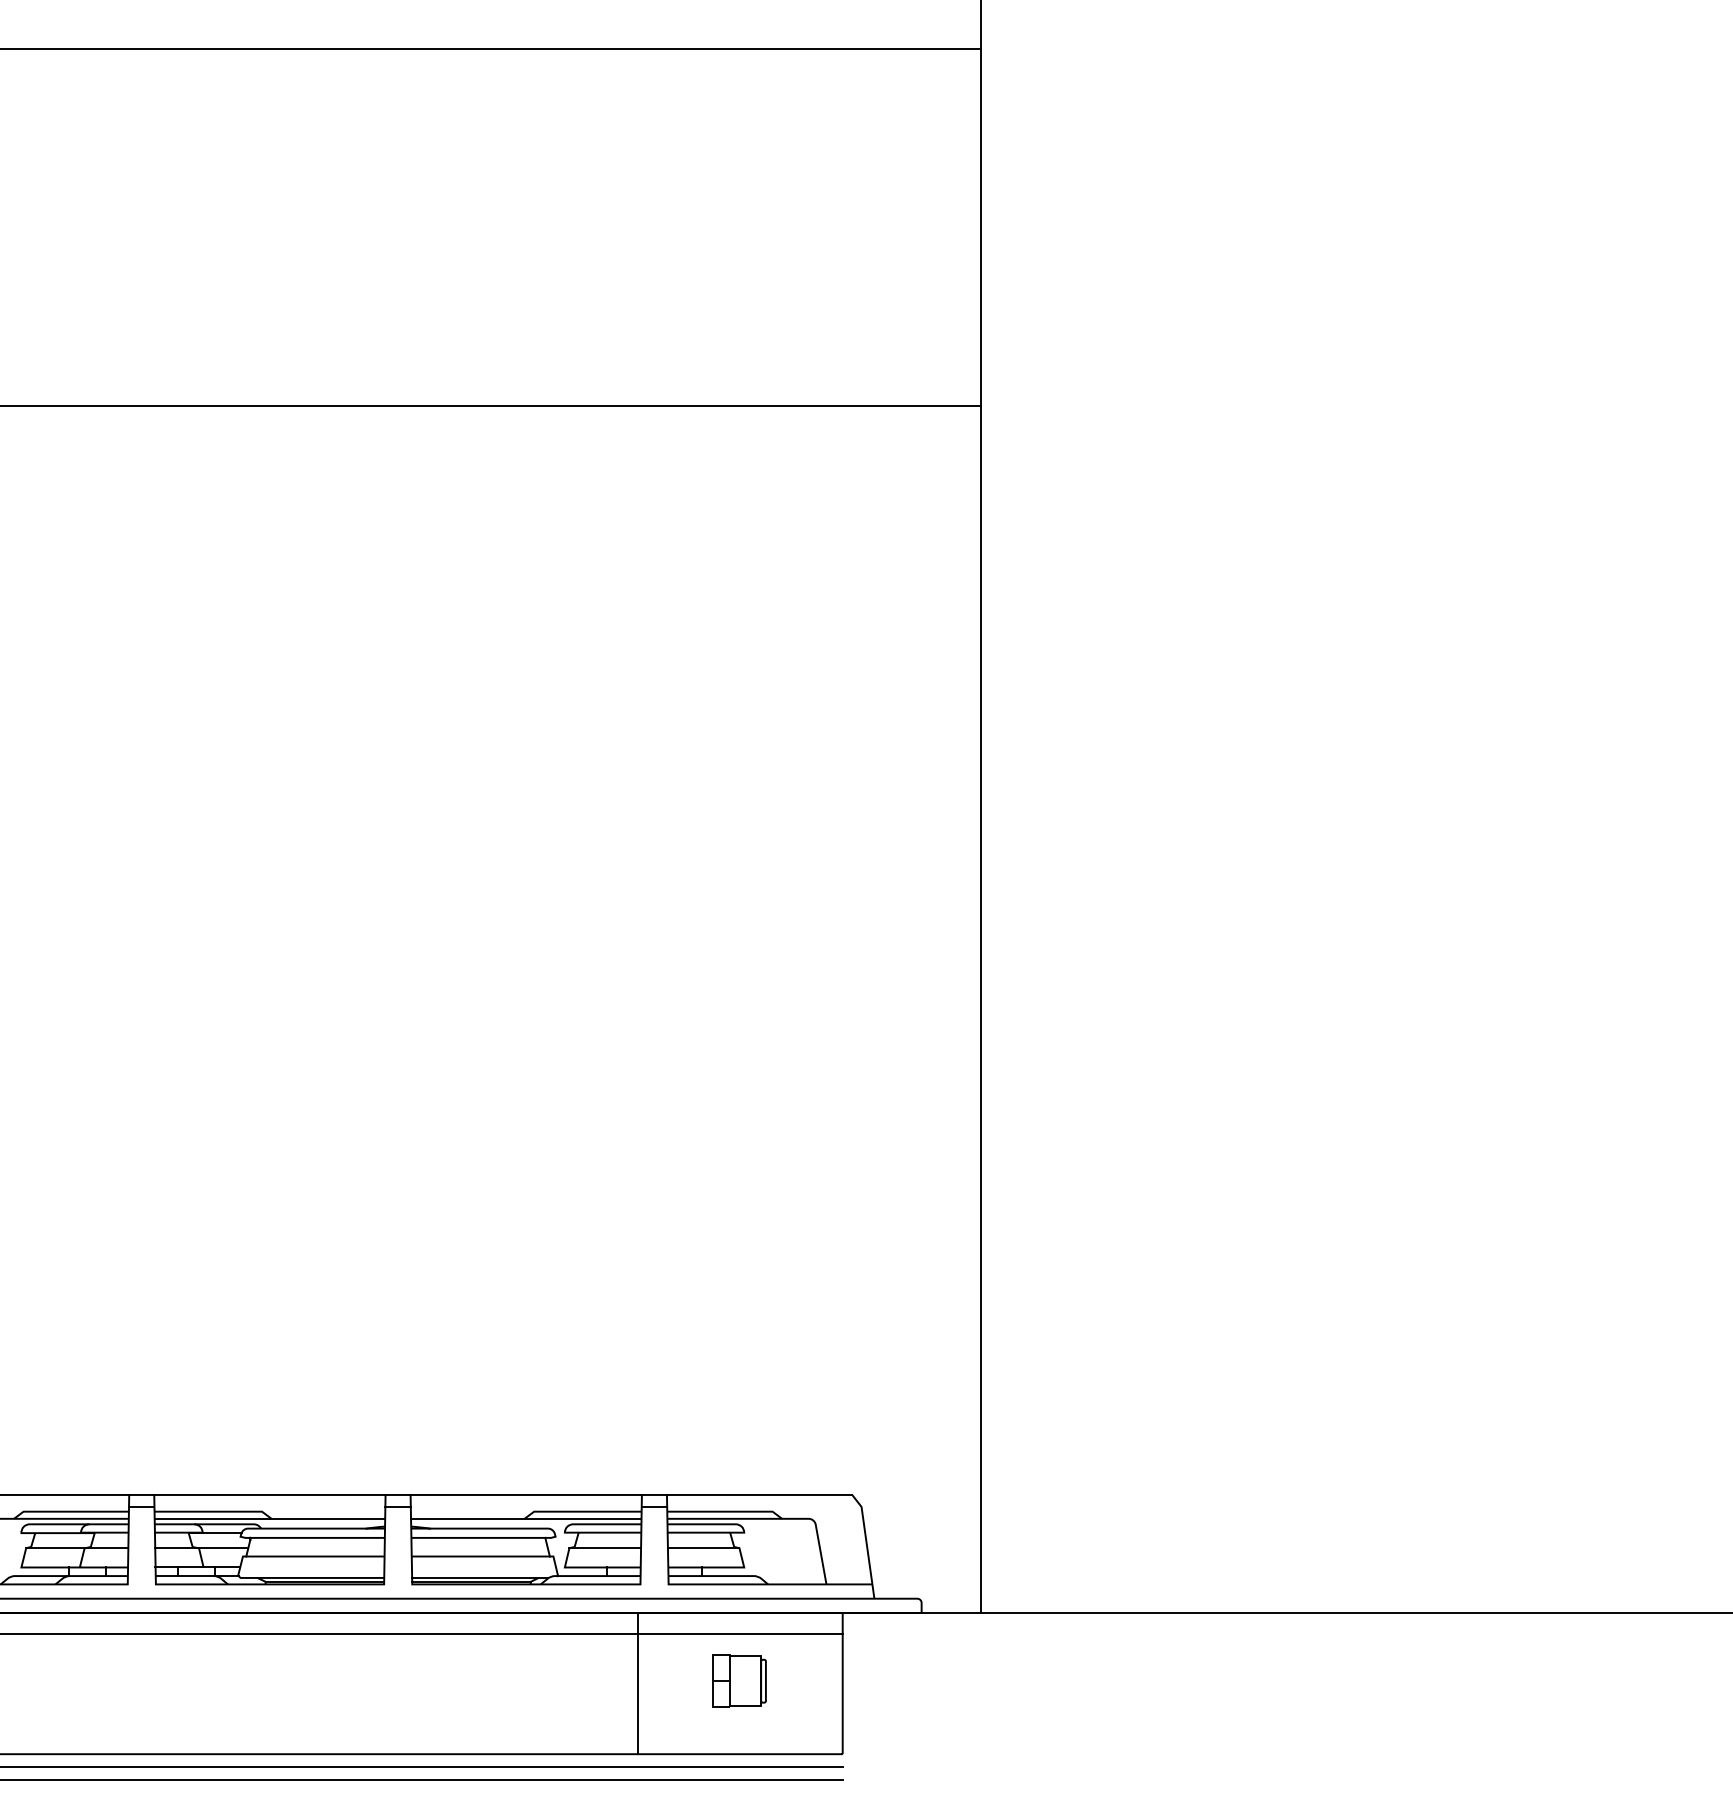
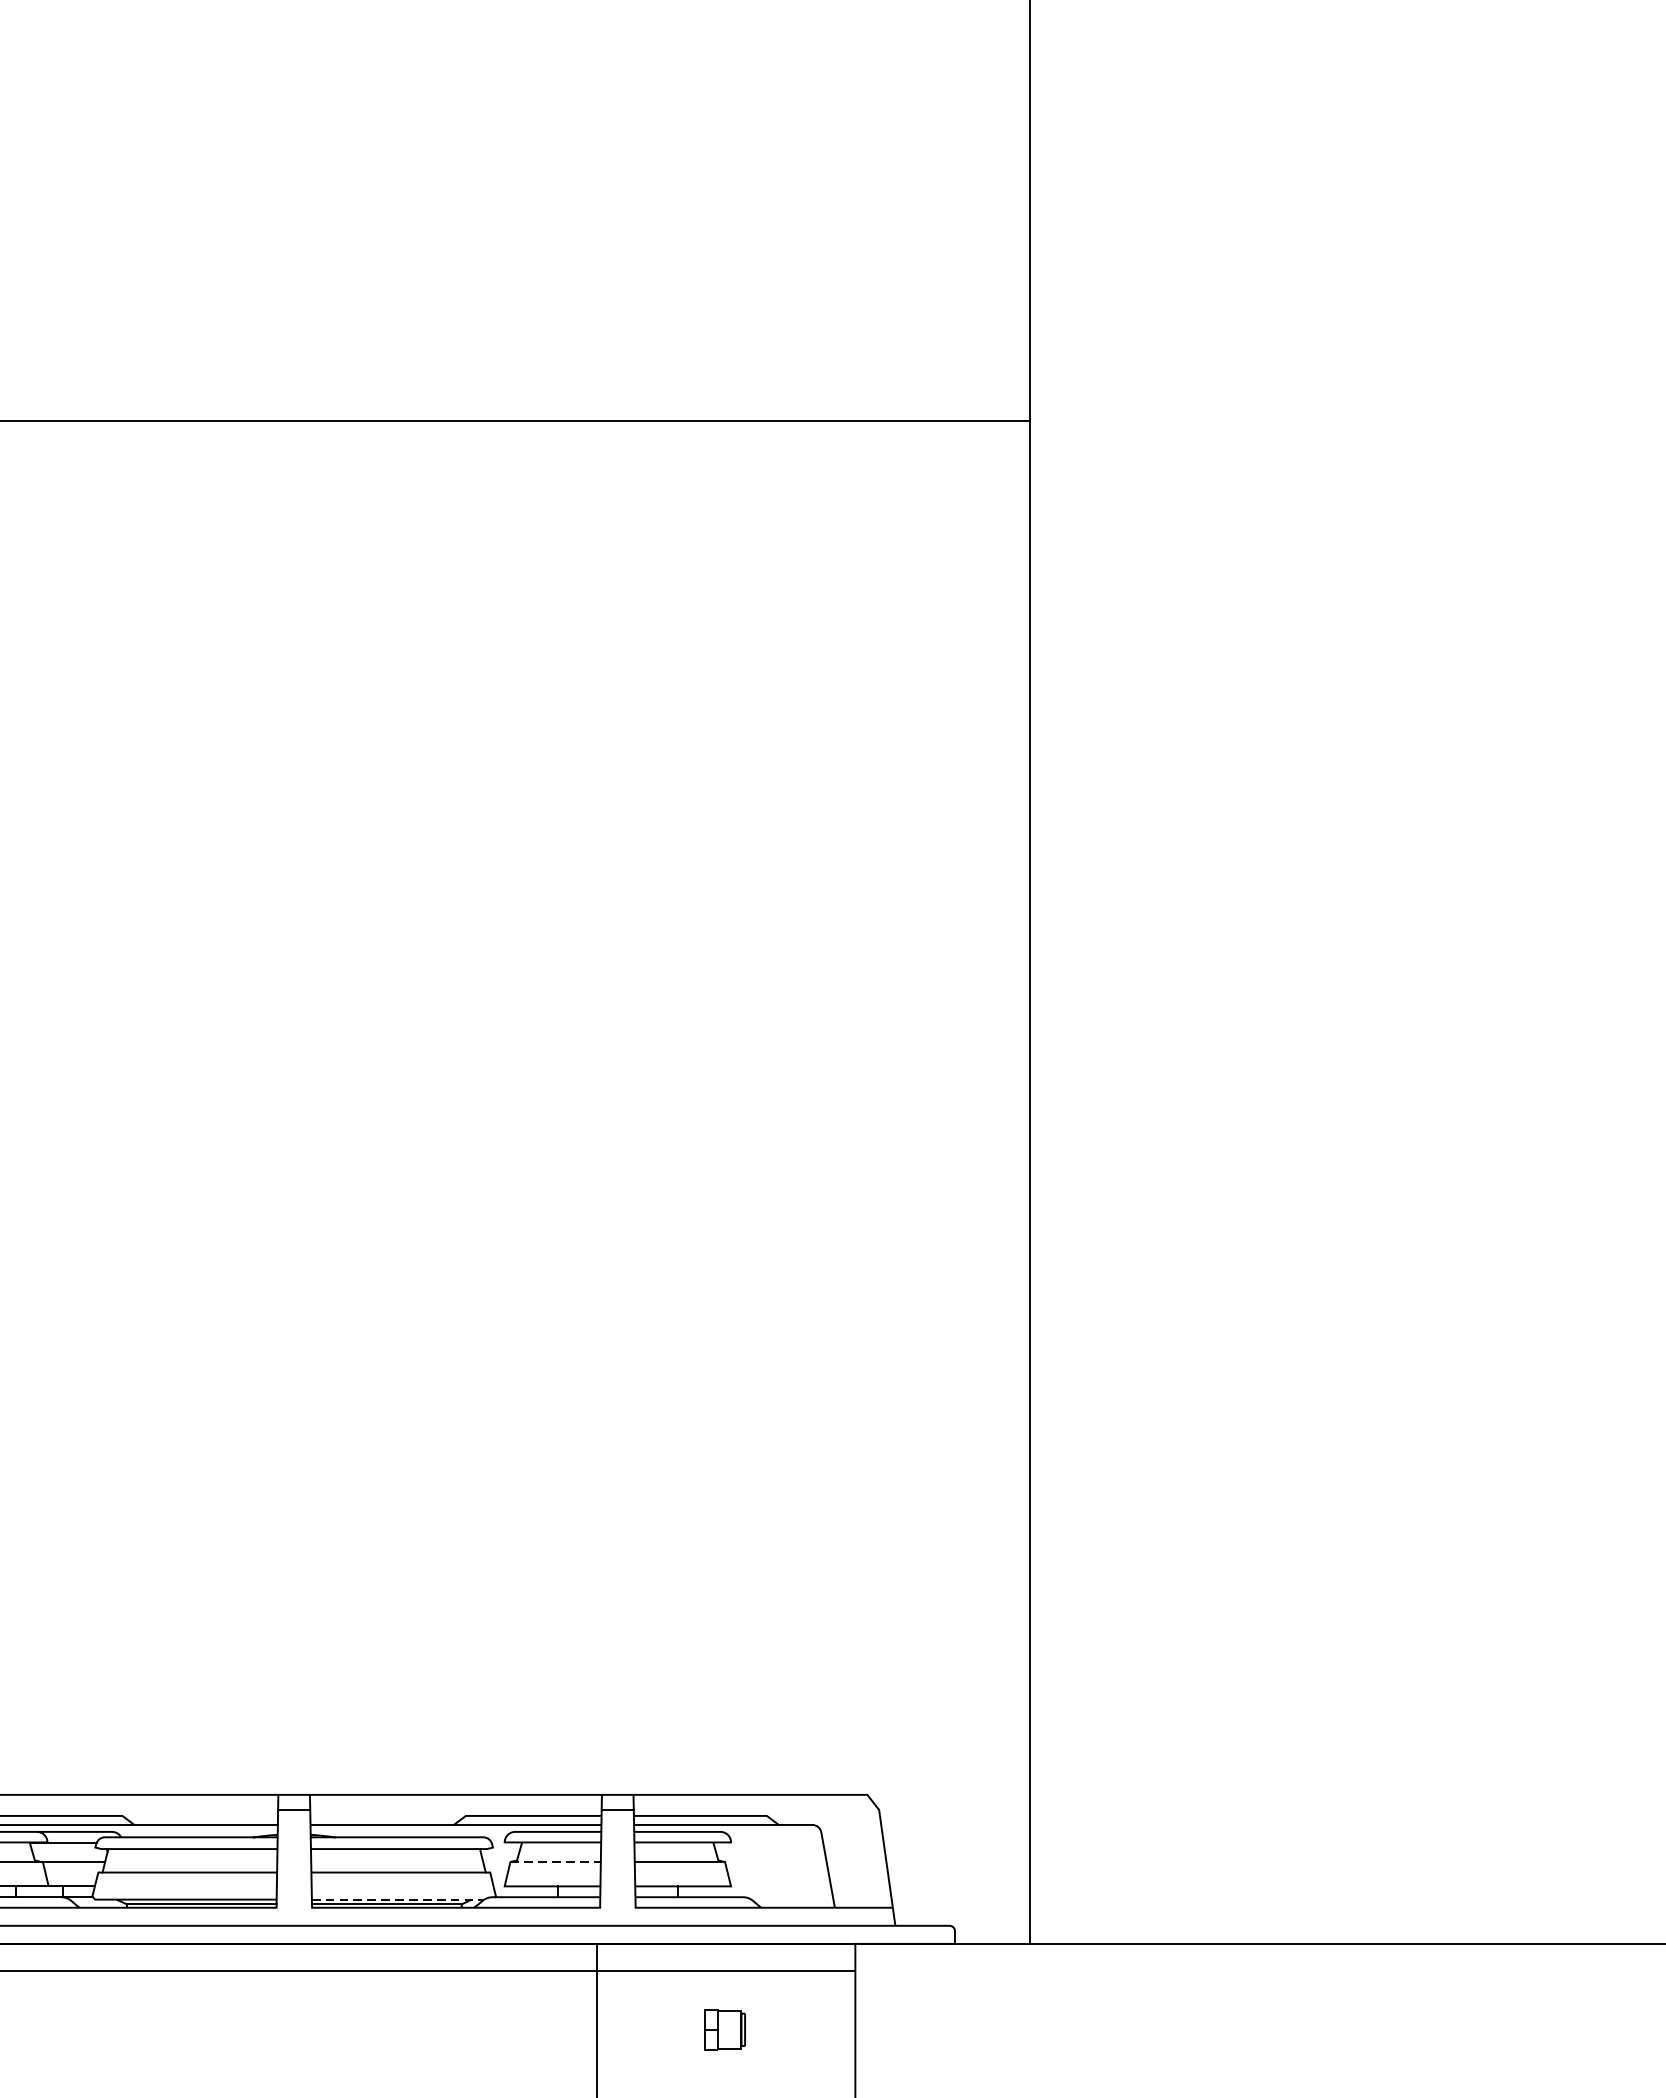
line: (605, 1548) -> (555, 1862), solid -> dashed
line: (480, 1577) -> (398, 1899), solid -> dashed
part: (739, 1680) -> (725, 2029), size x0.6

